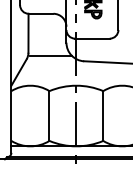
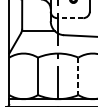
line: (91, 38) -> (69, 18), solid -> dashed
line: (103, 116) -> (78, 76), solid -> dashed

